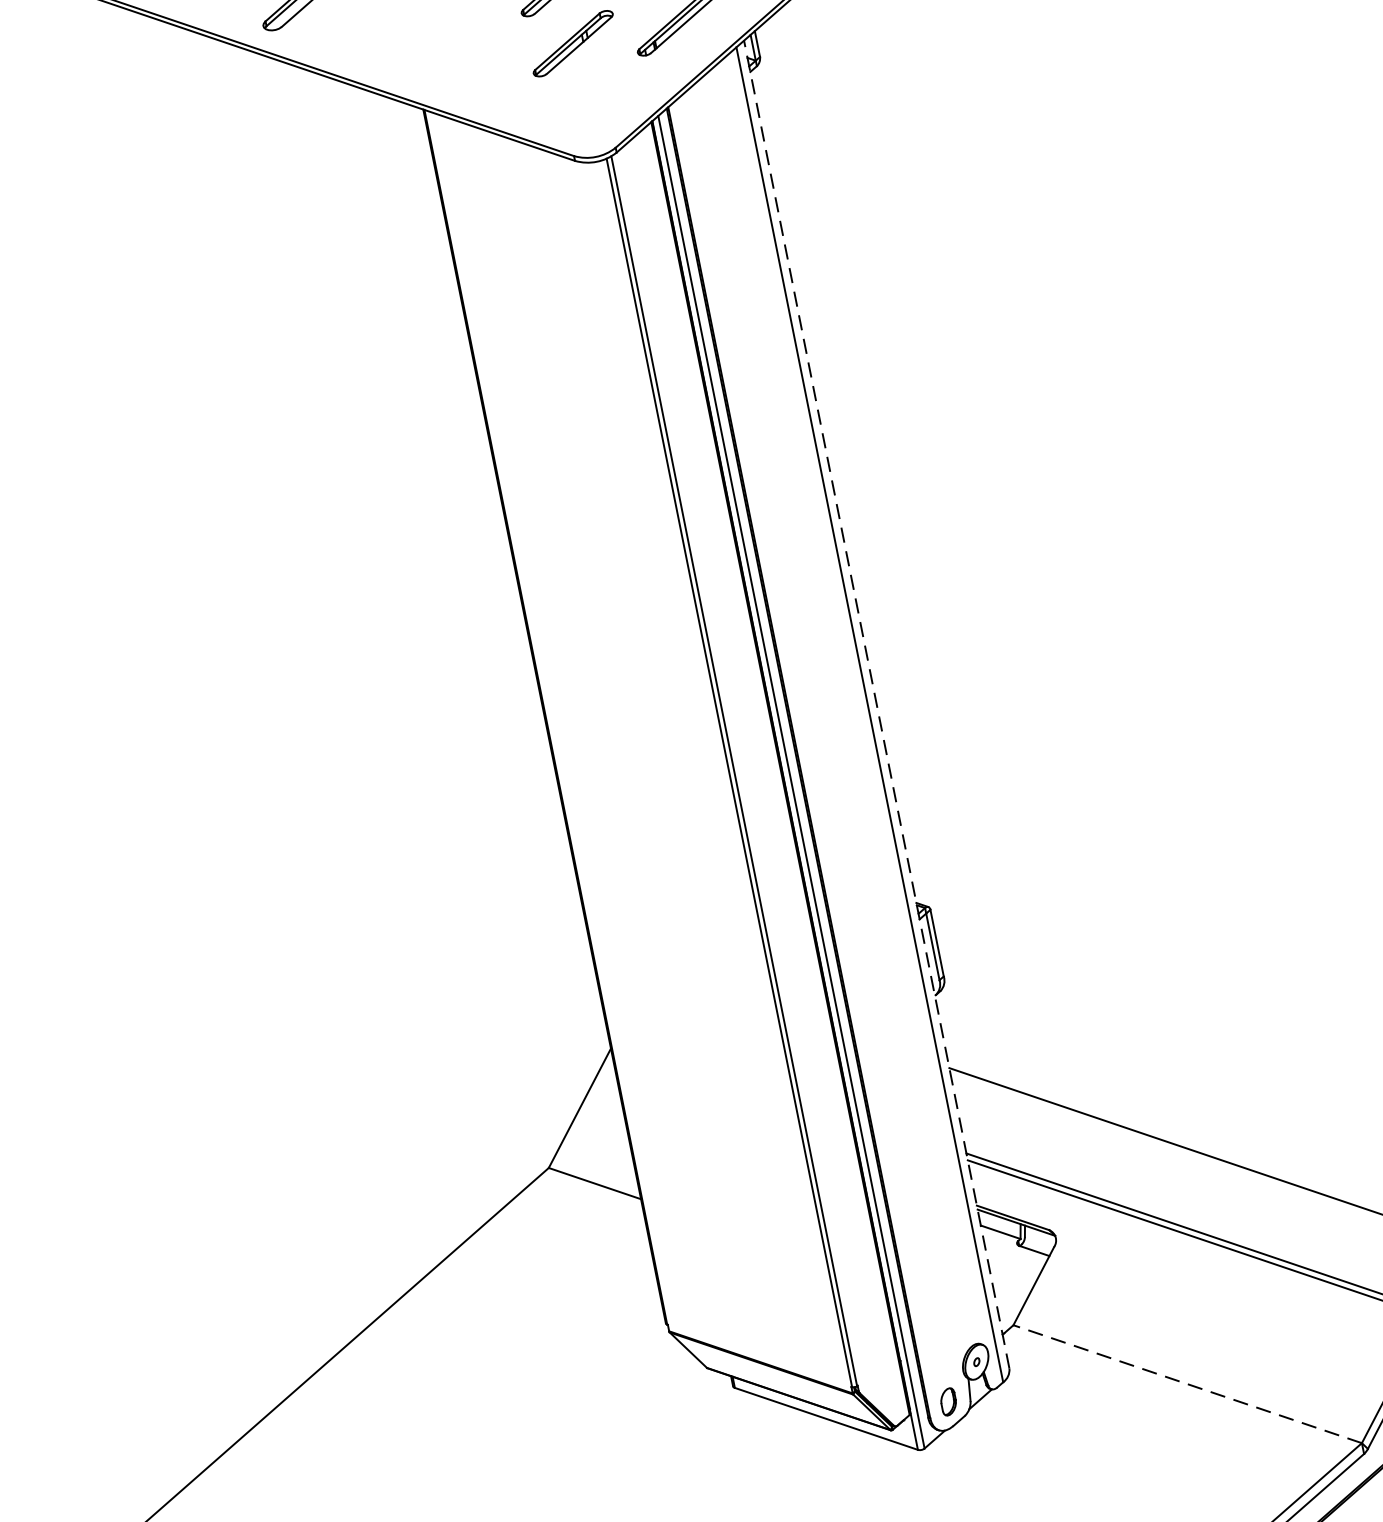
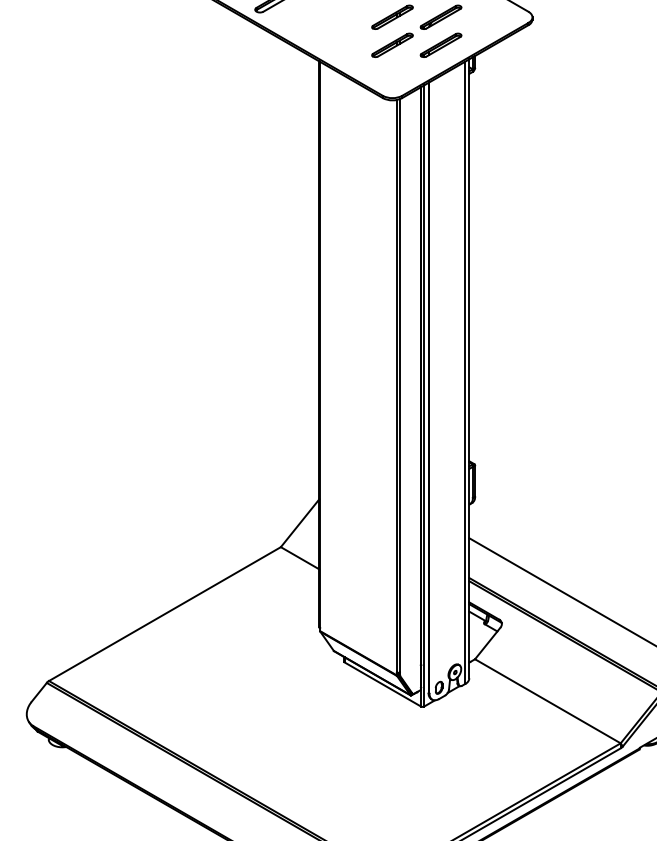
line: (876, 703) -> (469, 368), dashed -> solid
line: (1186, 1384) -> (547, 701), dashed -> solid

